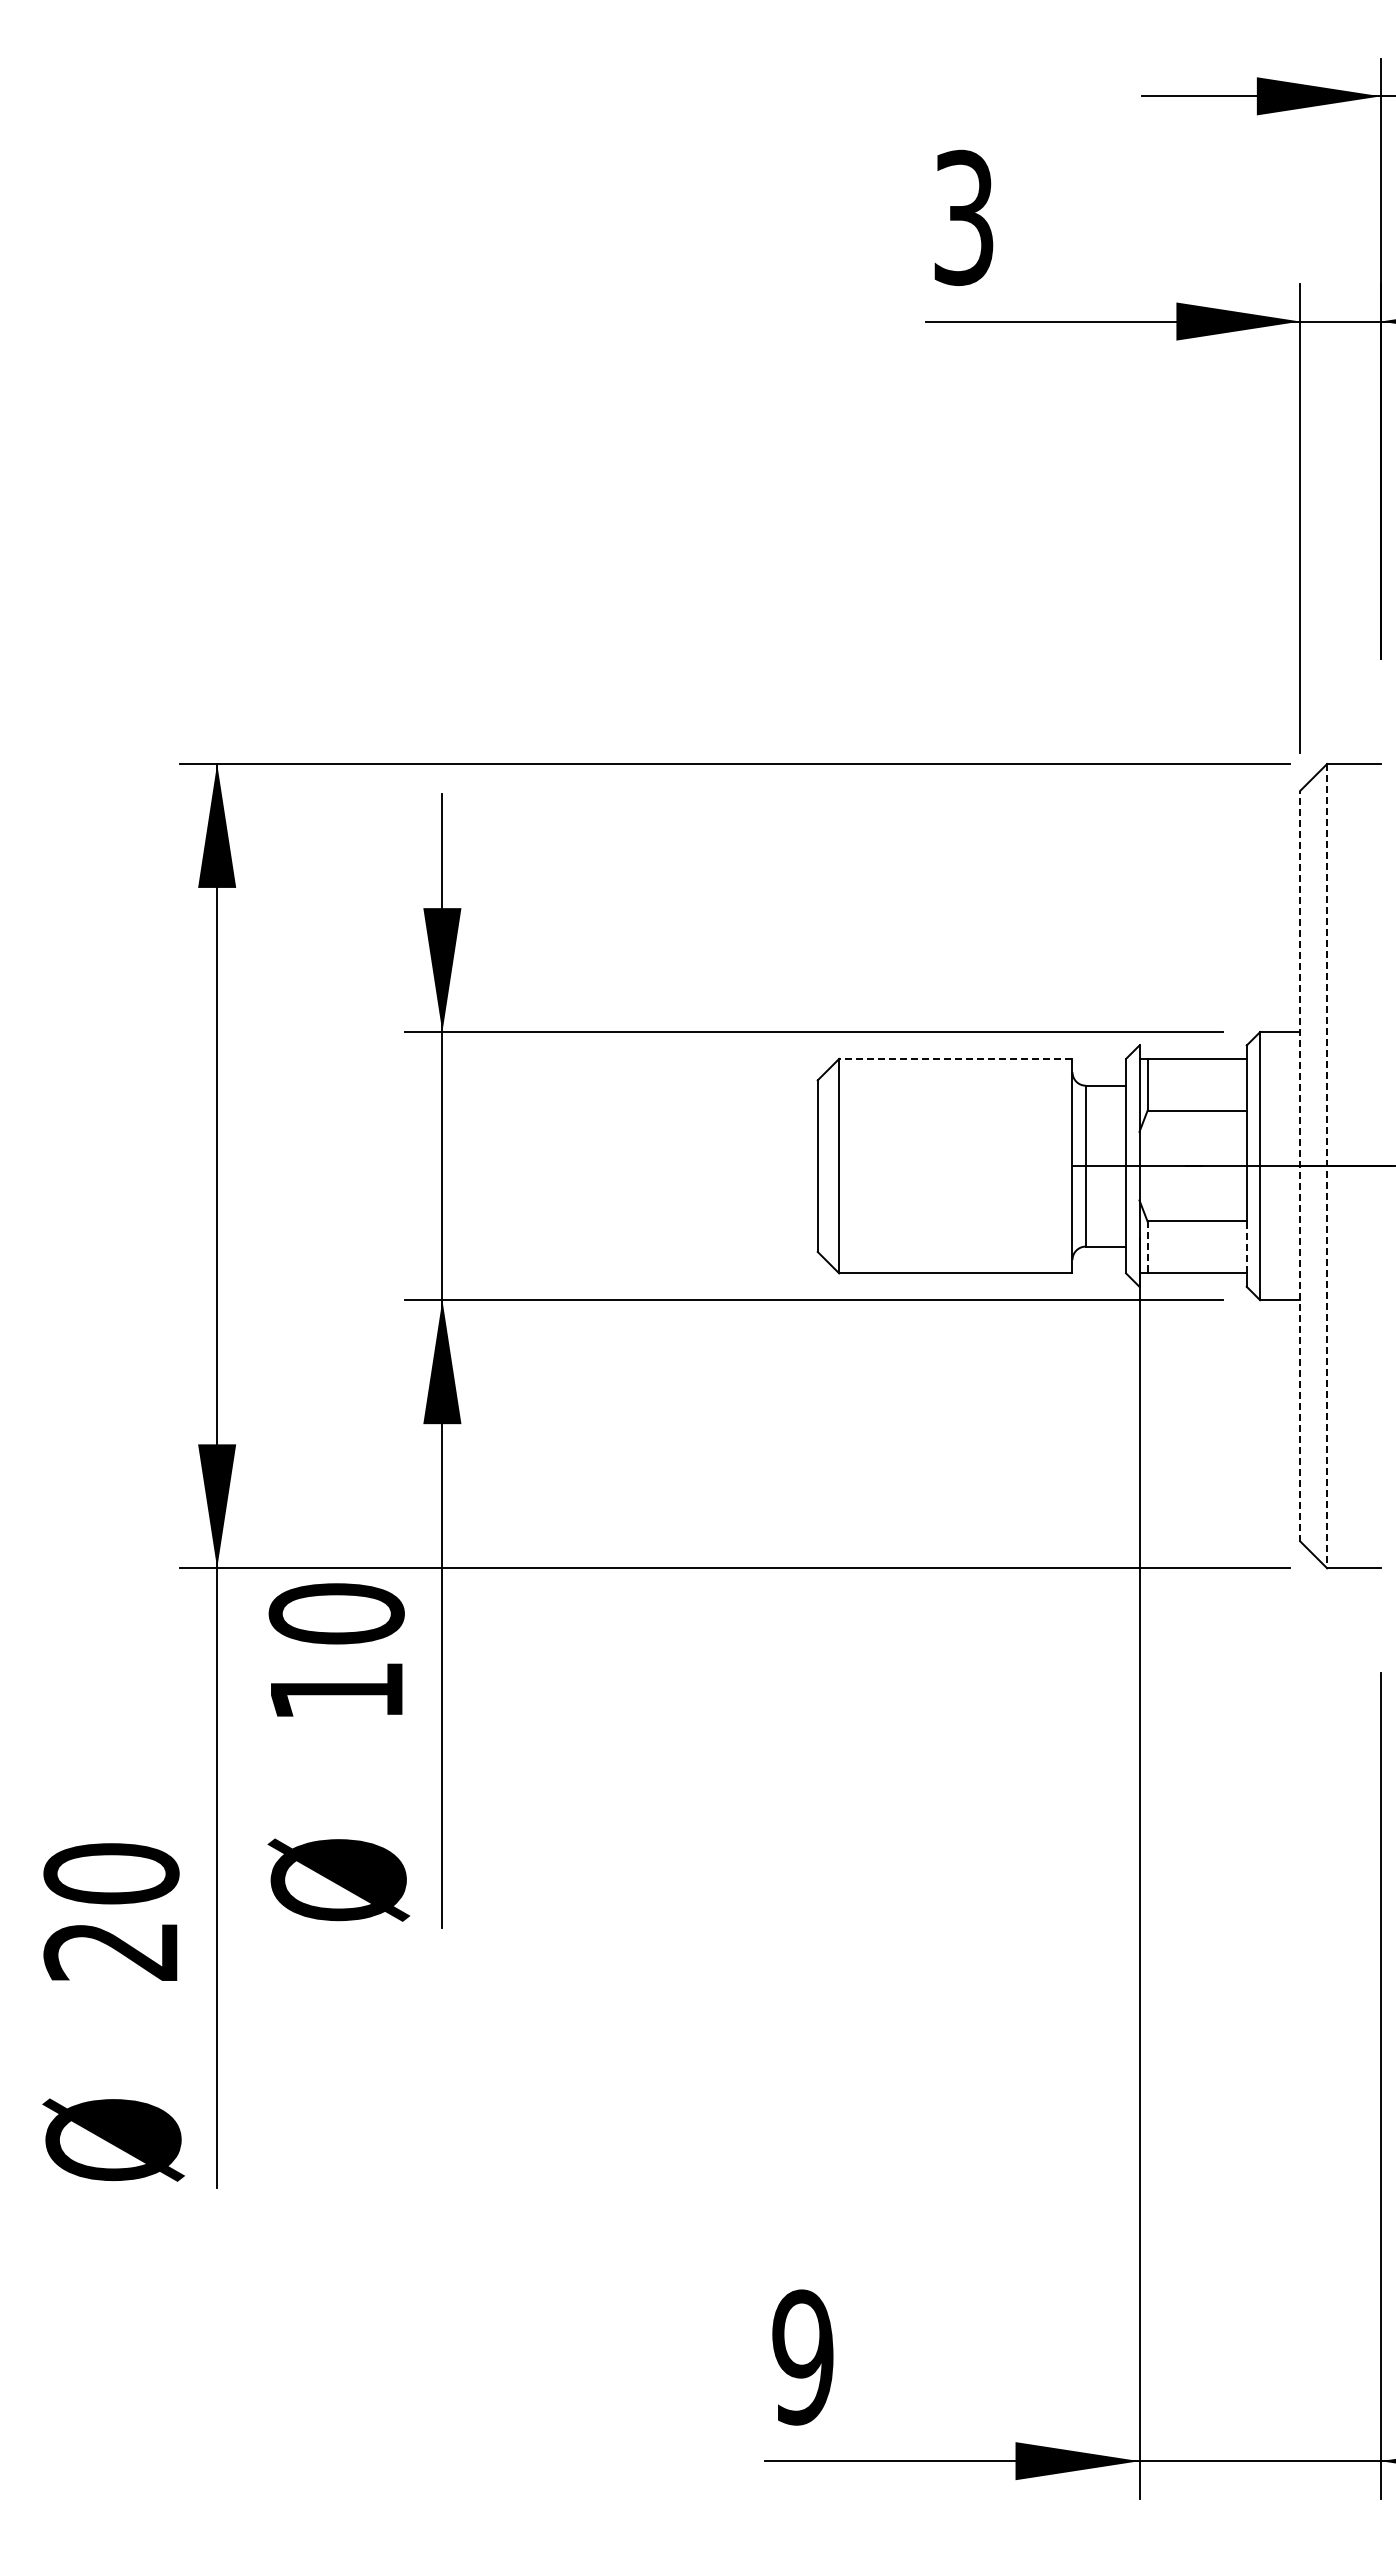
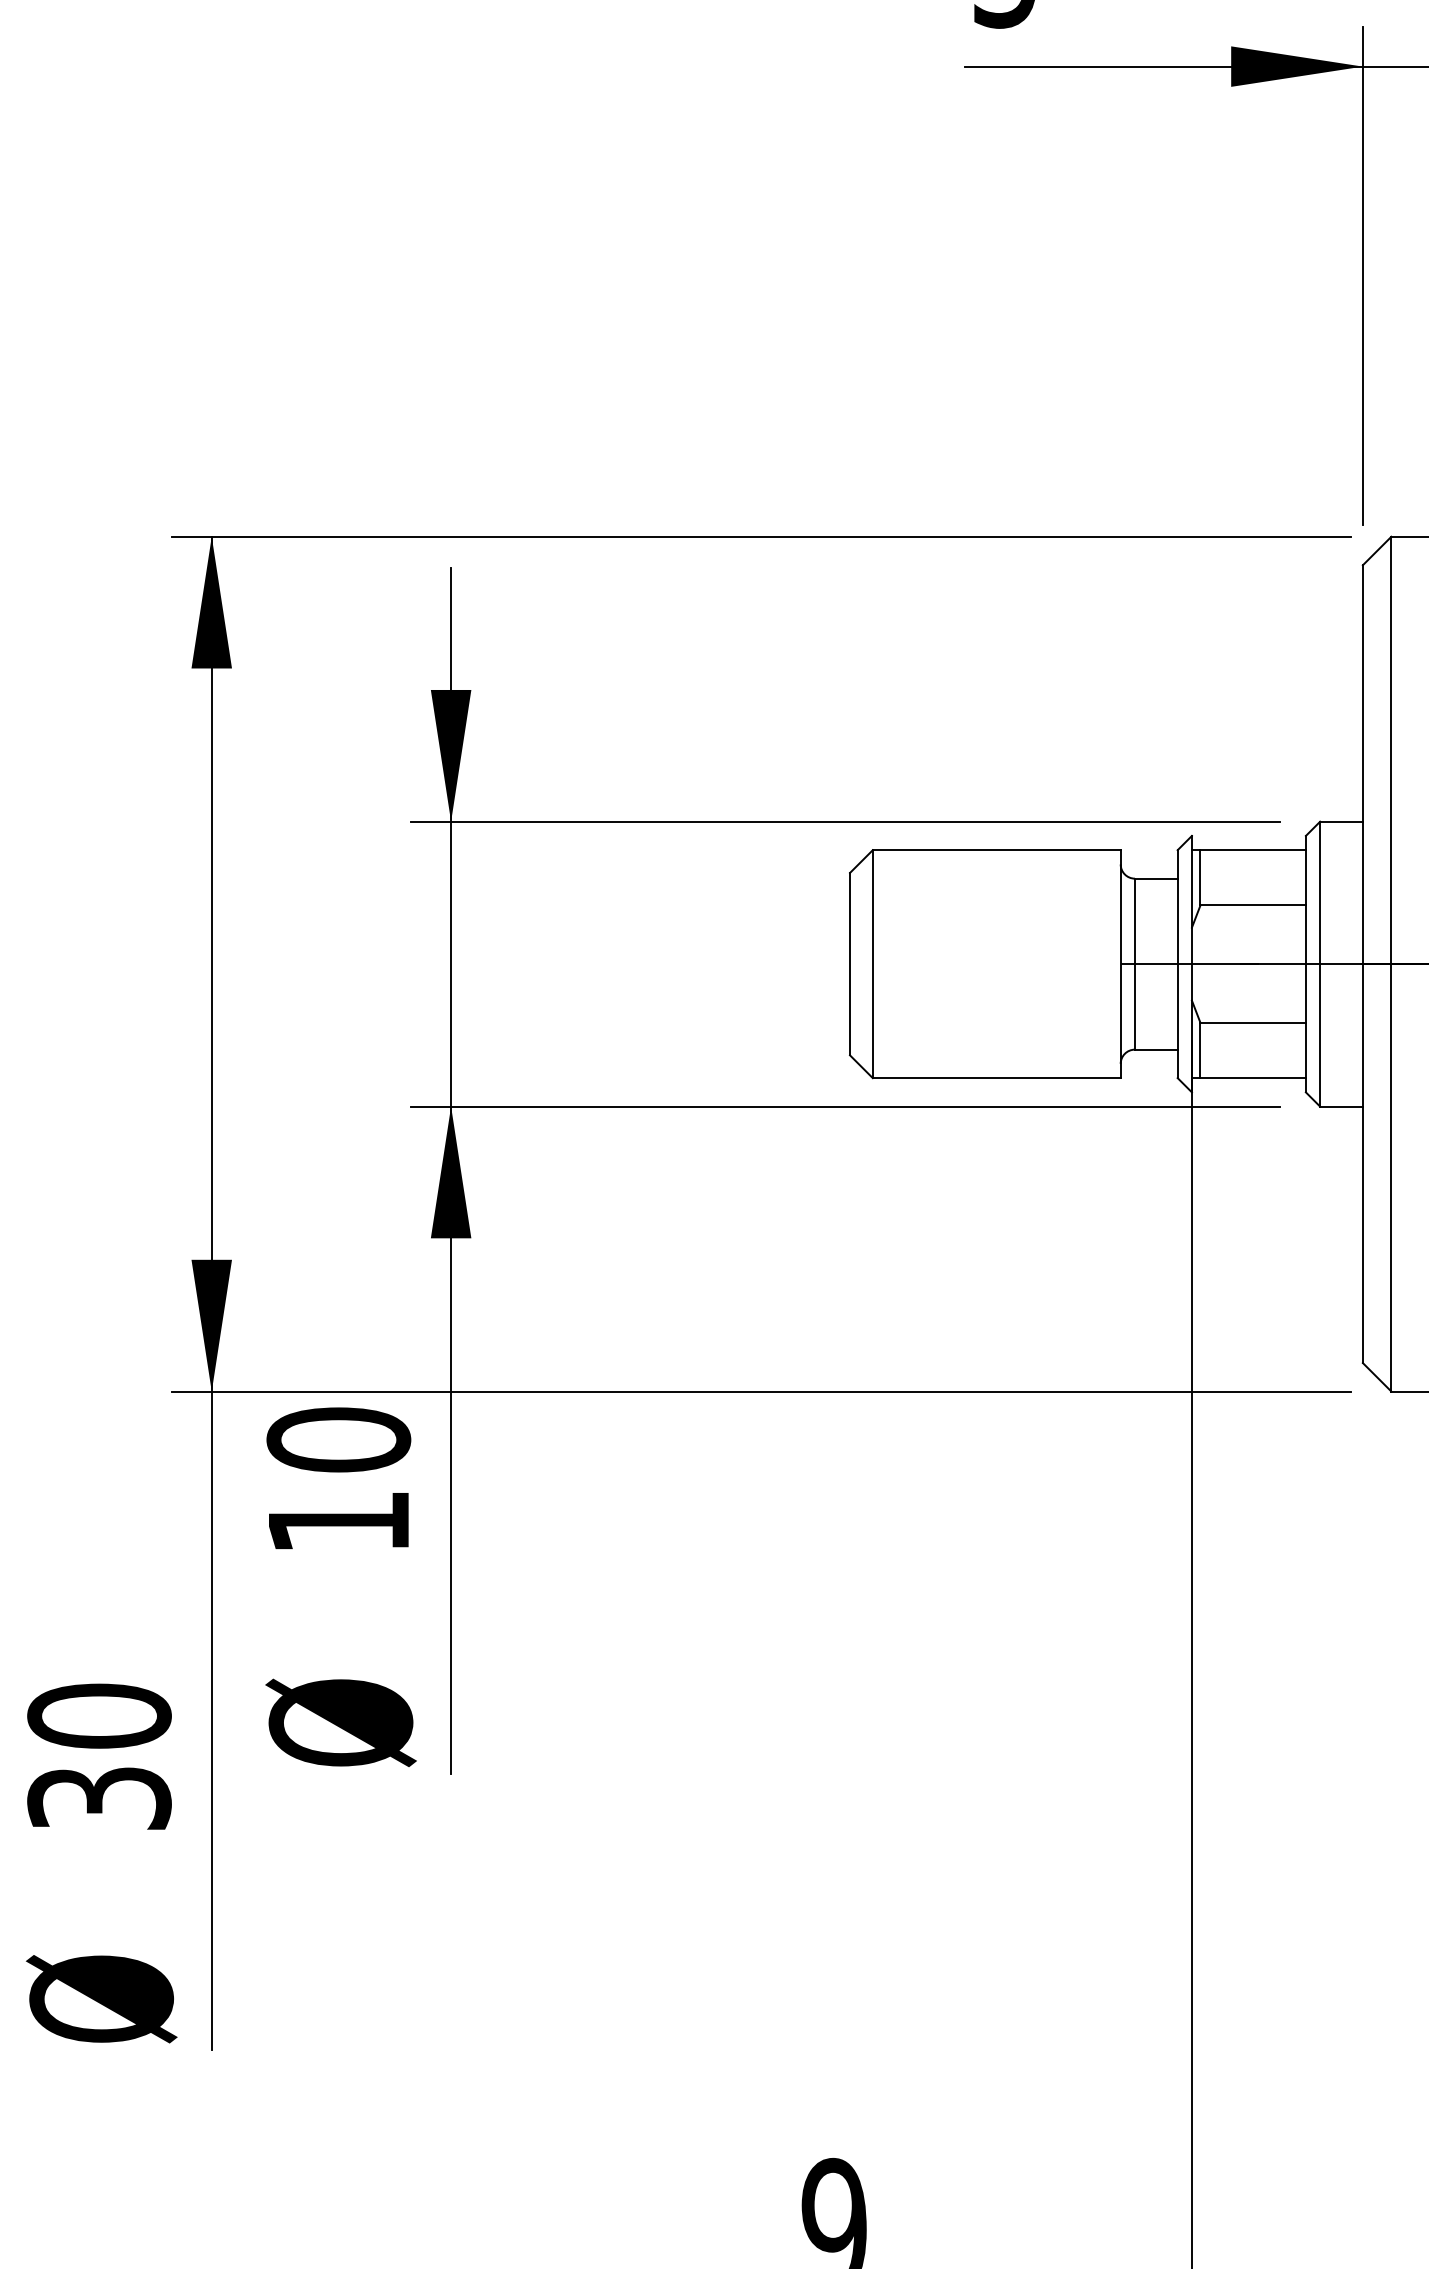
line: (955, 1058) -> (996, 849), dashed -> solid
line: (1300, 1165) -> (1363, 963), dashed -> solid
line: (1327, 1166) -> (1391, 964), dashed -> solid
line: (1147, 1247) -> (1200, 1050), dashed -> solid
line: (1246, 1247) -> (1305, 1050), dashed -> solid
text: (111, 1951) -> (99, 1798), 20 -> 30

